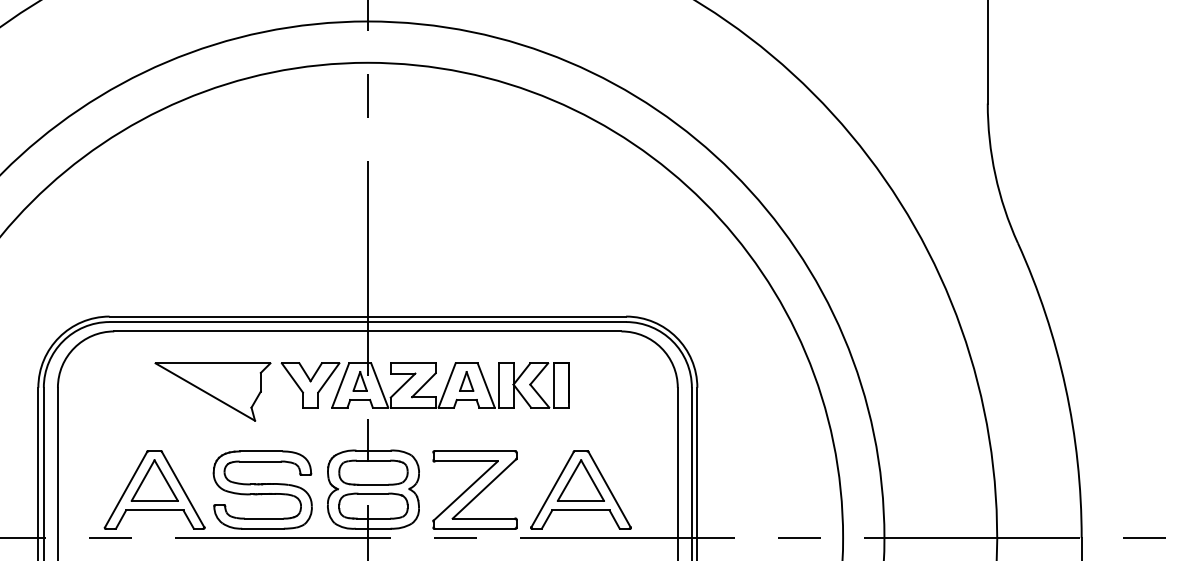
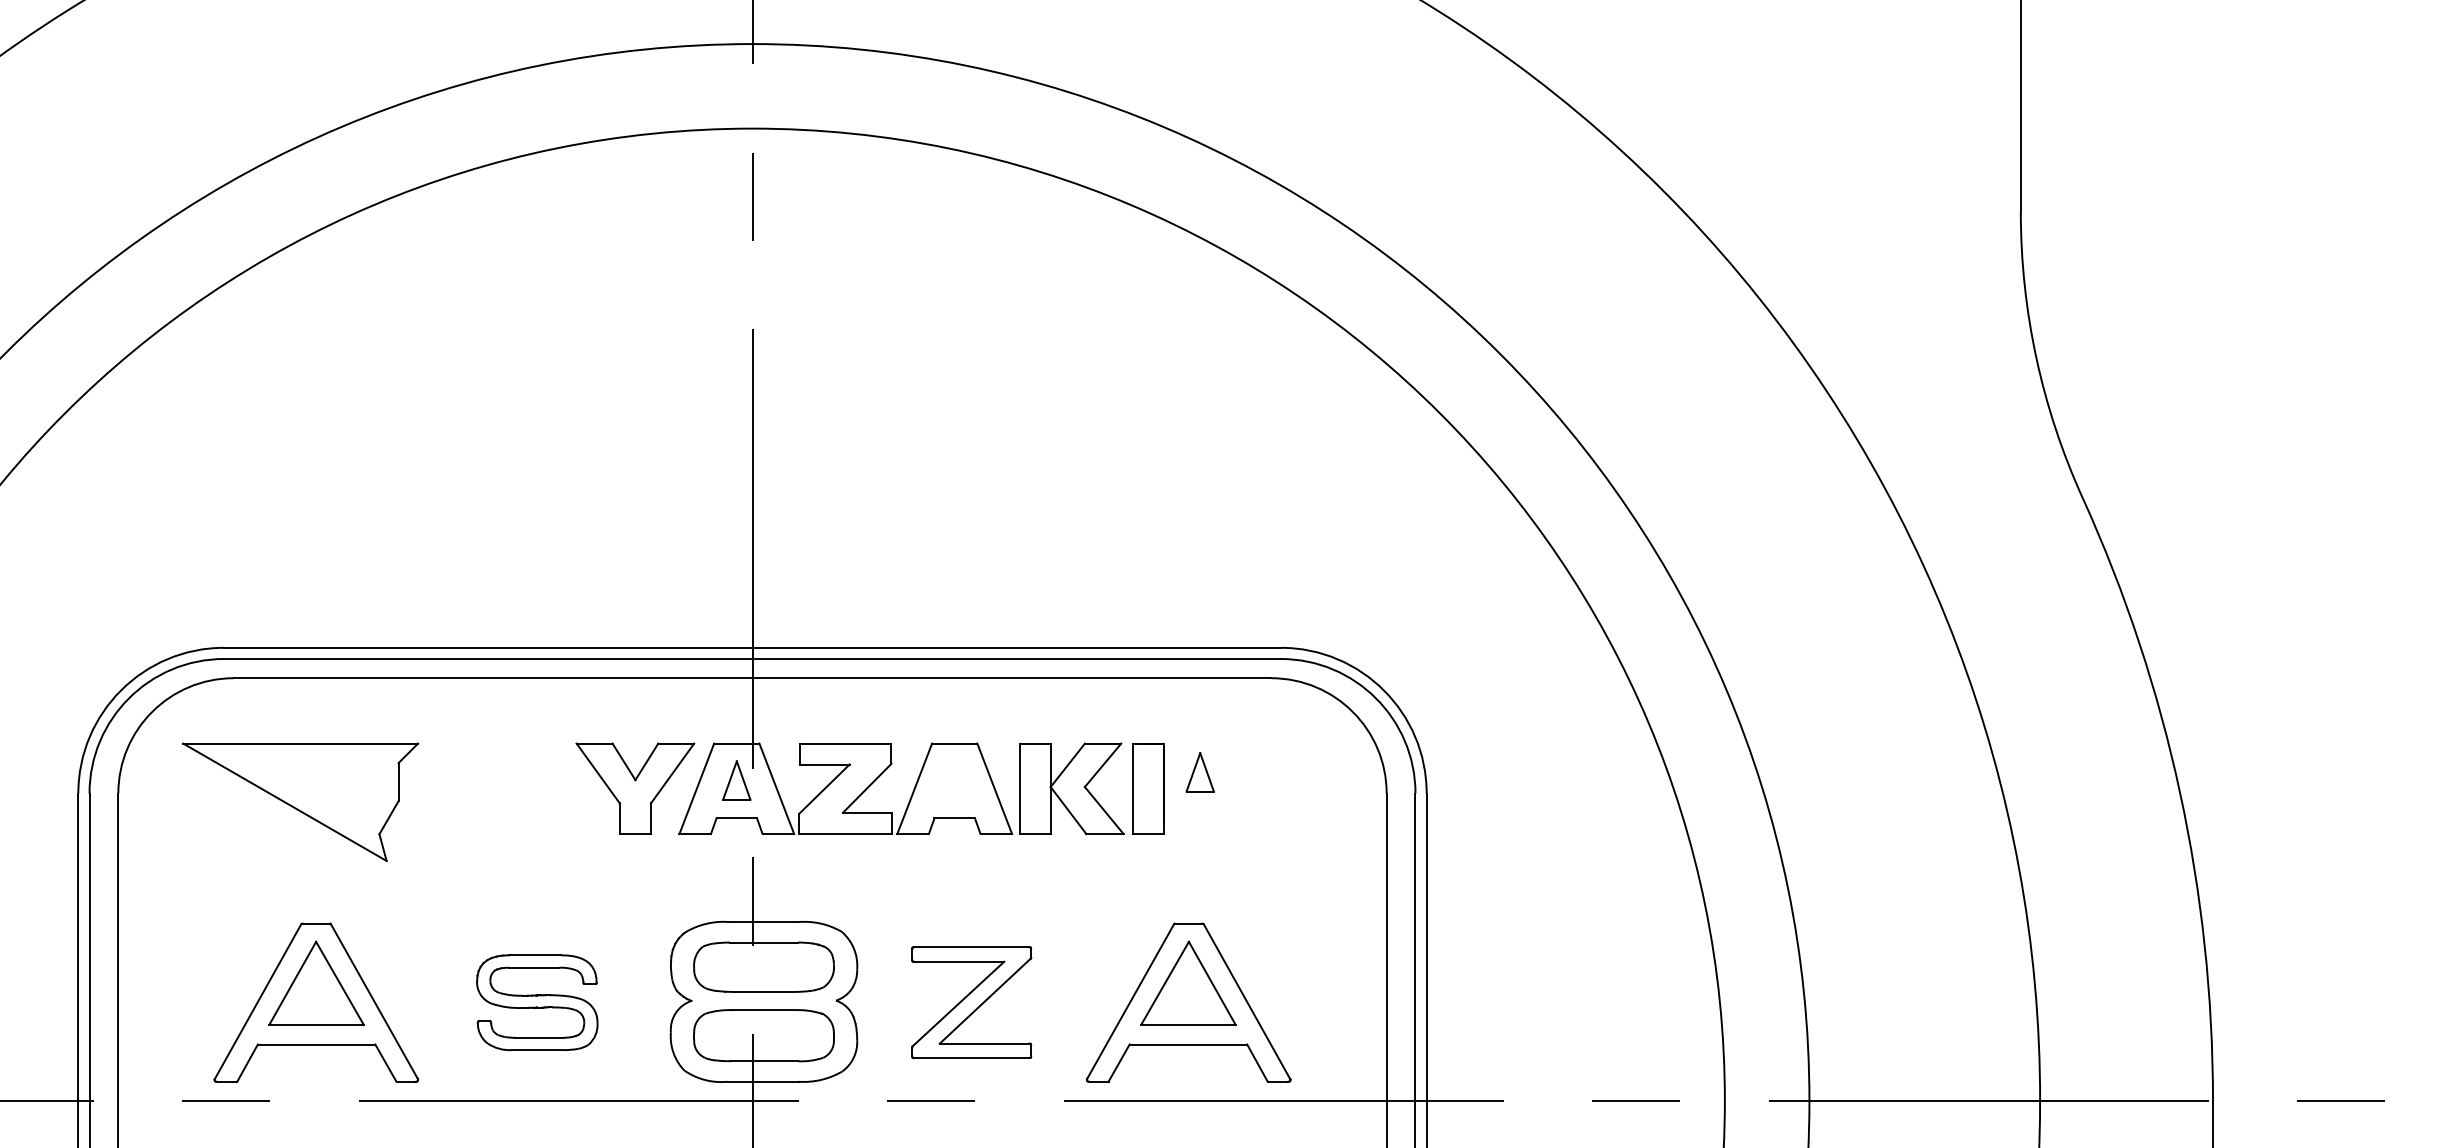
part: (466, 381) -> (1199, 772), moved
part: (212, 391) -> (299, 801), moved
part: (262, 489) -> (536, 1001), size x0.6
part: (474, 489) -> (970, 1001), size x0.7

